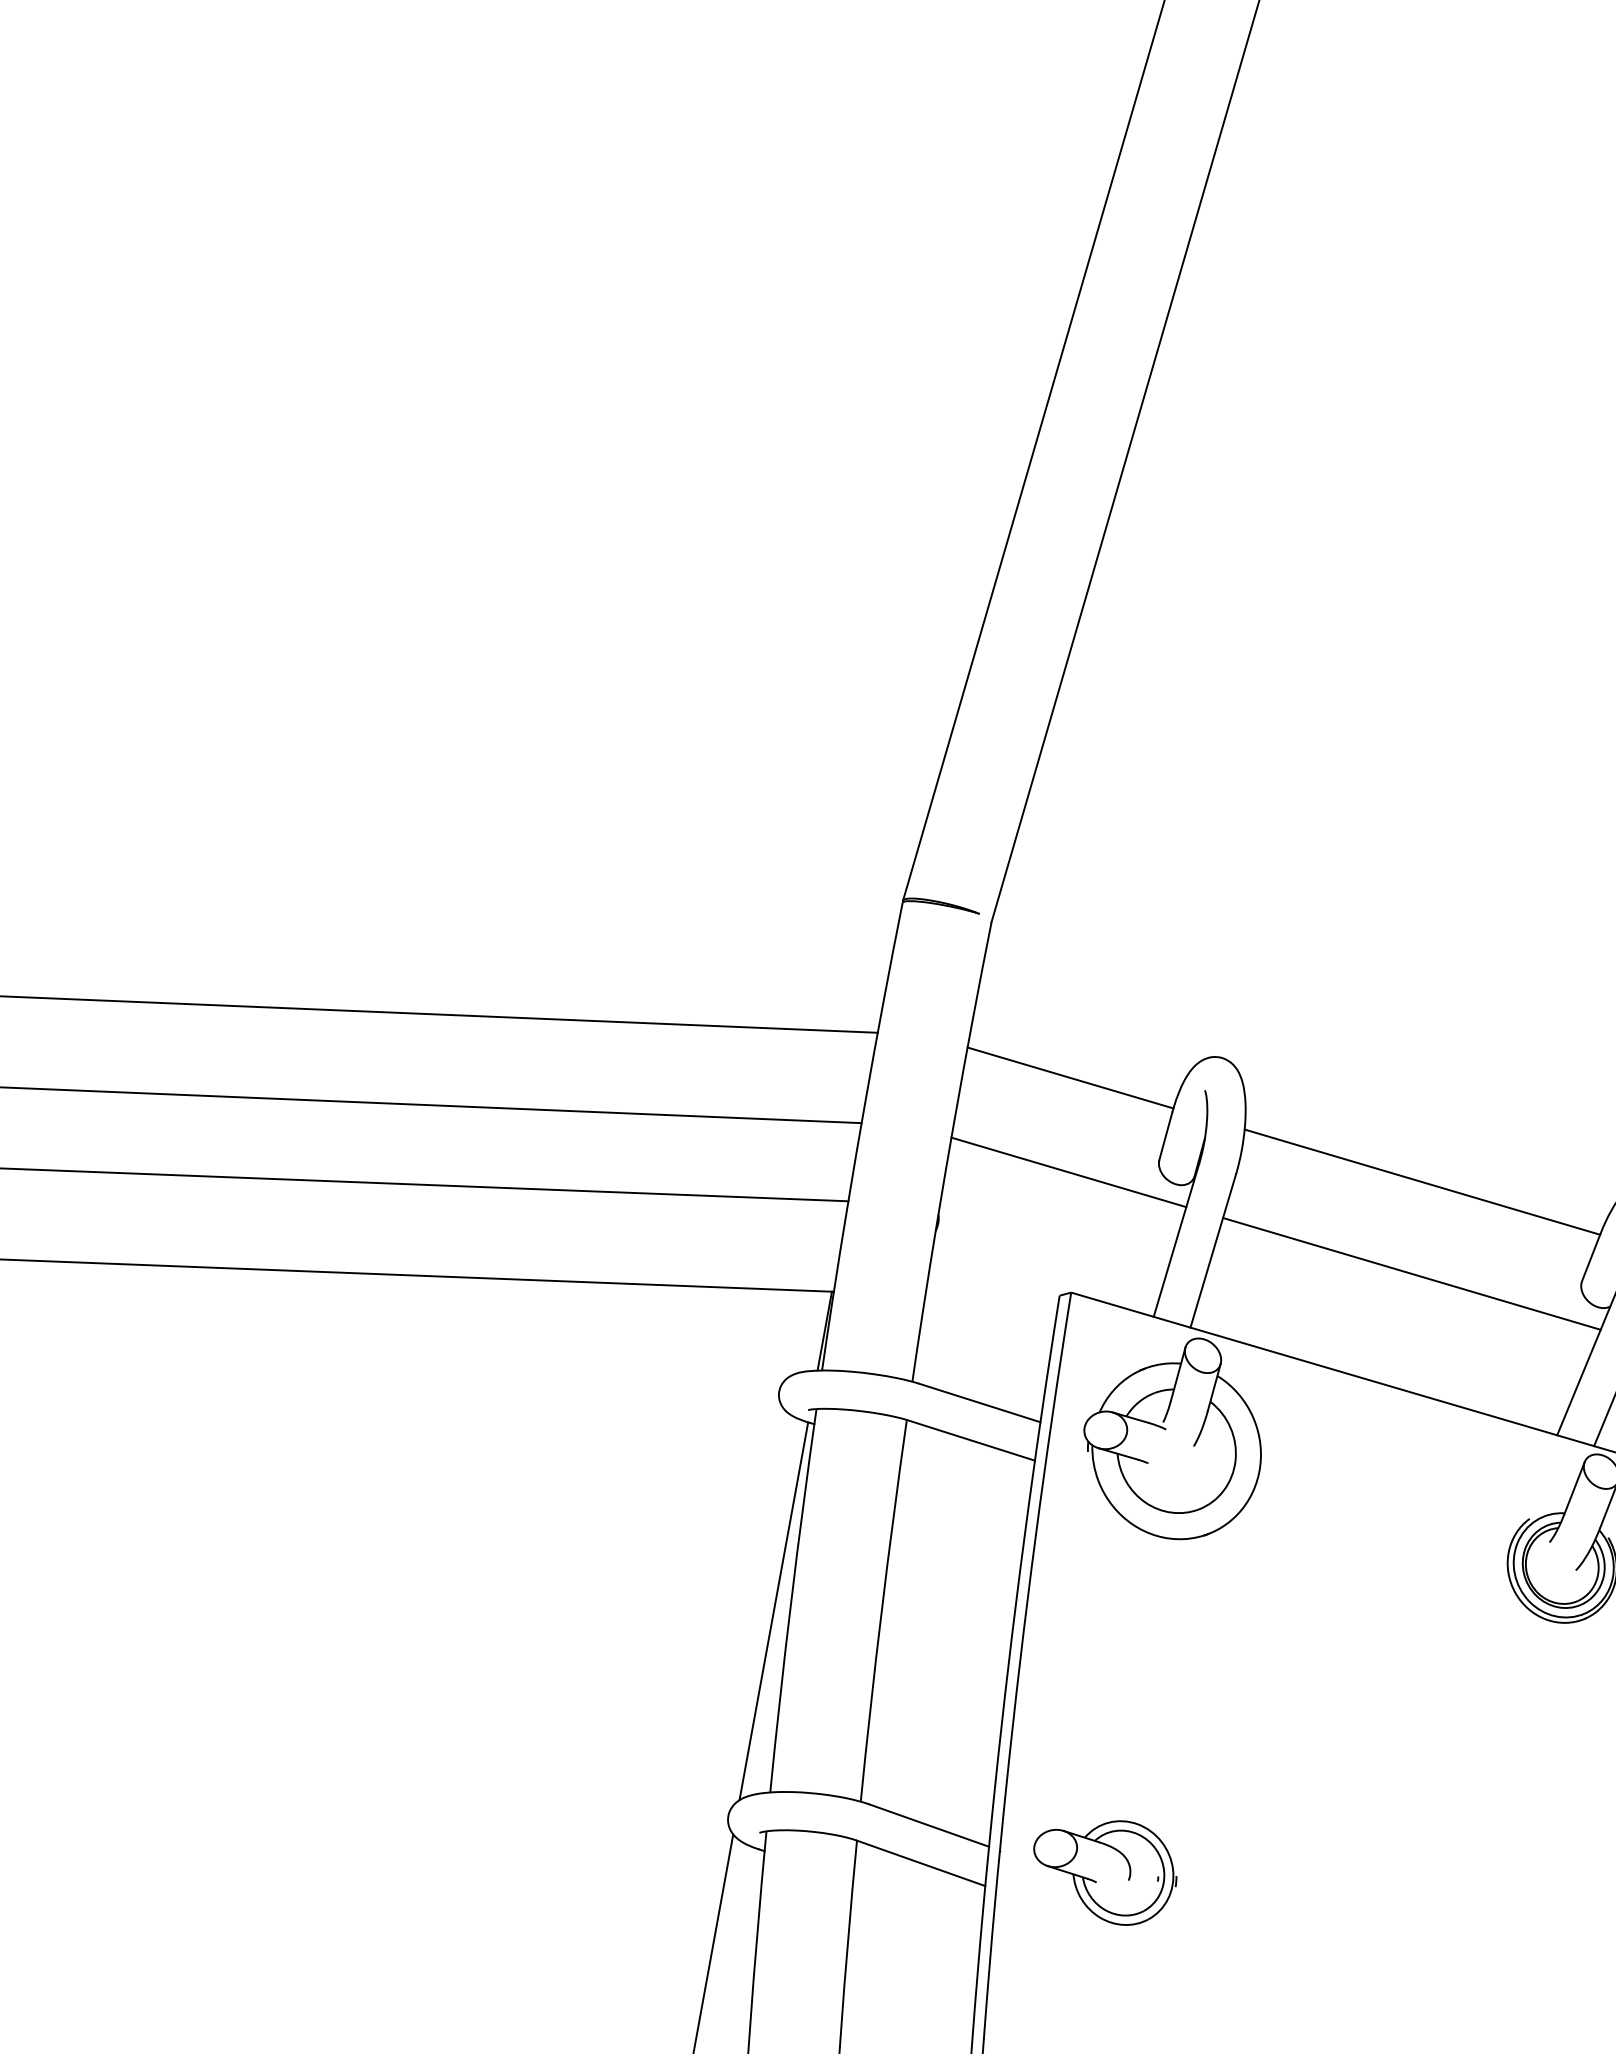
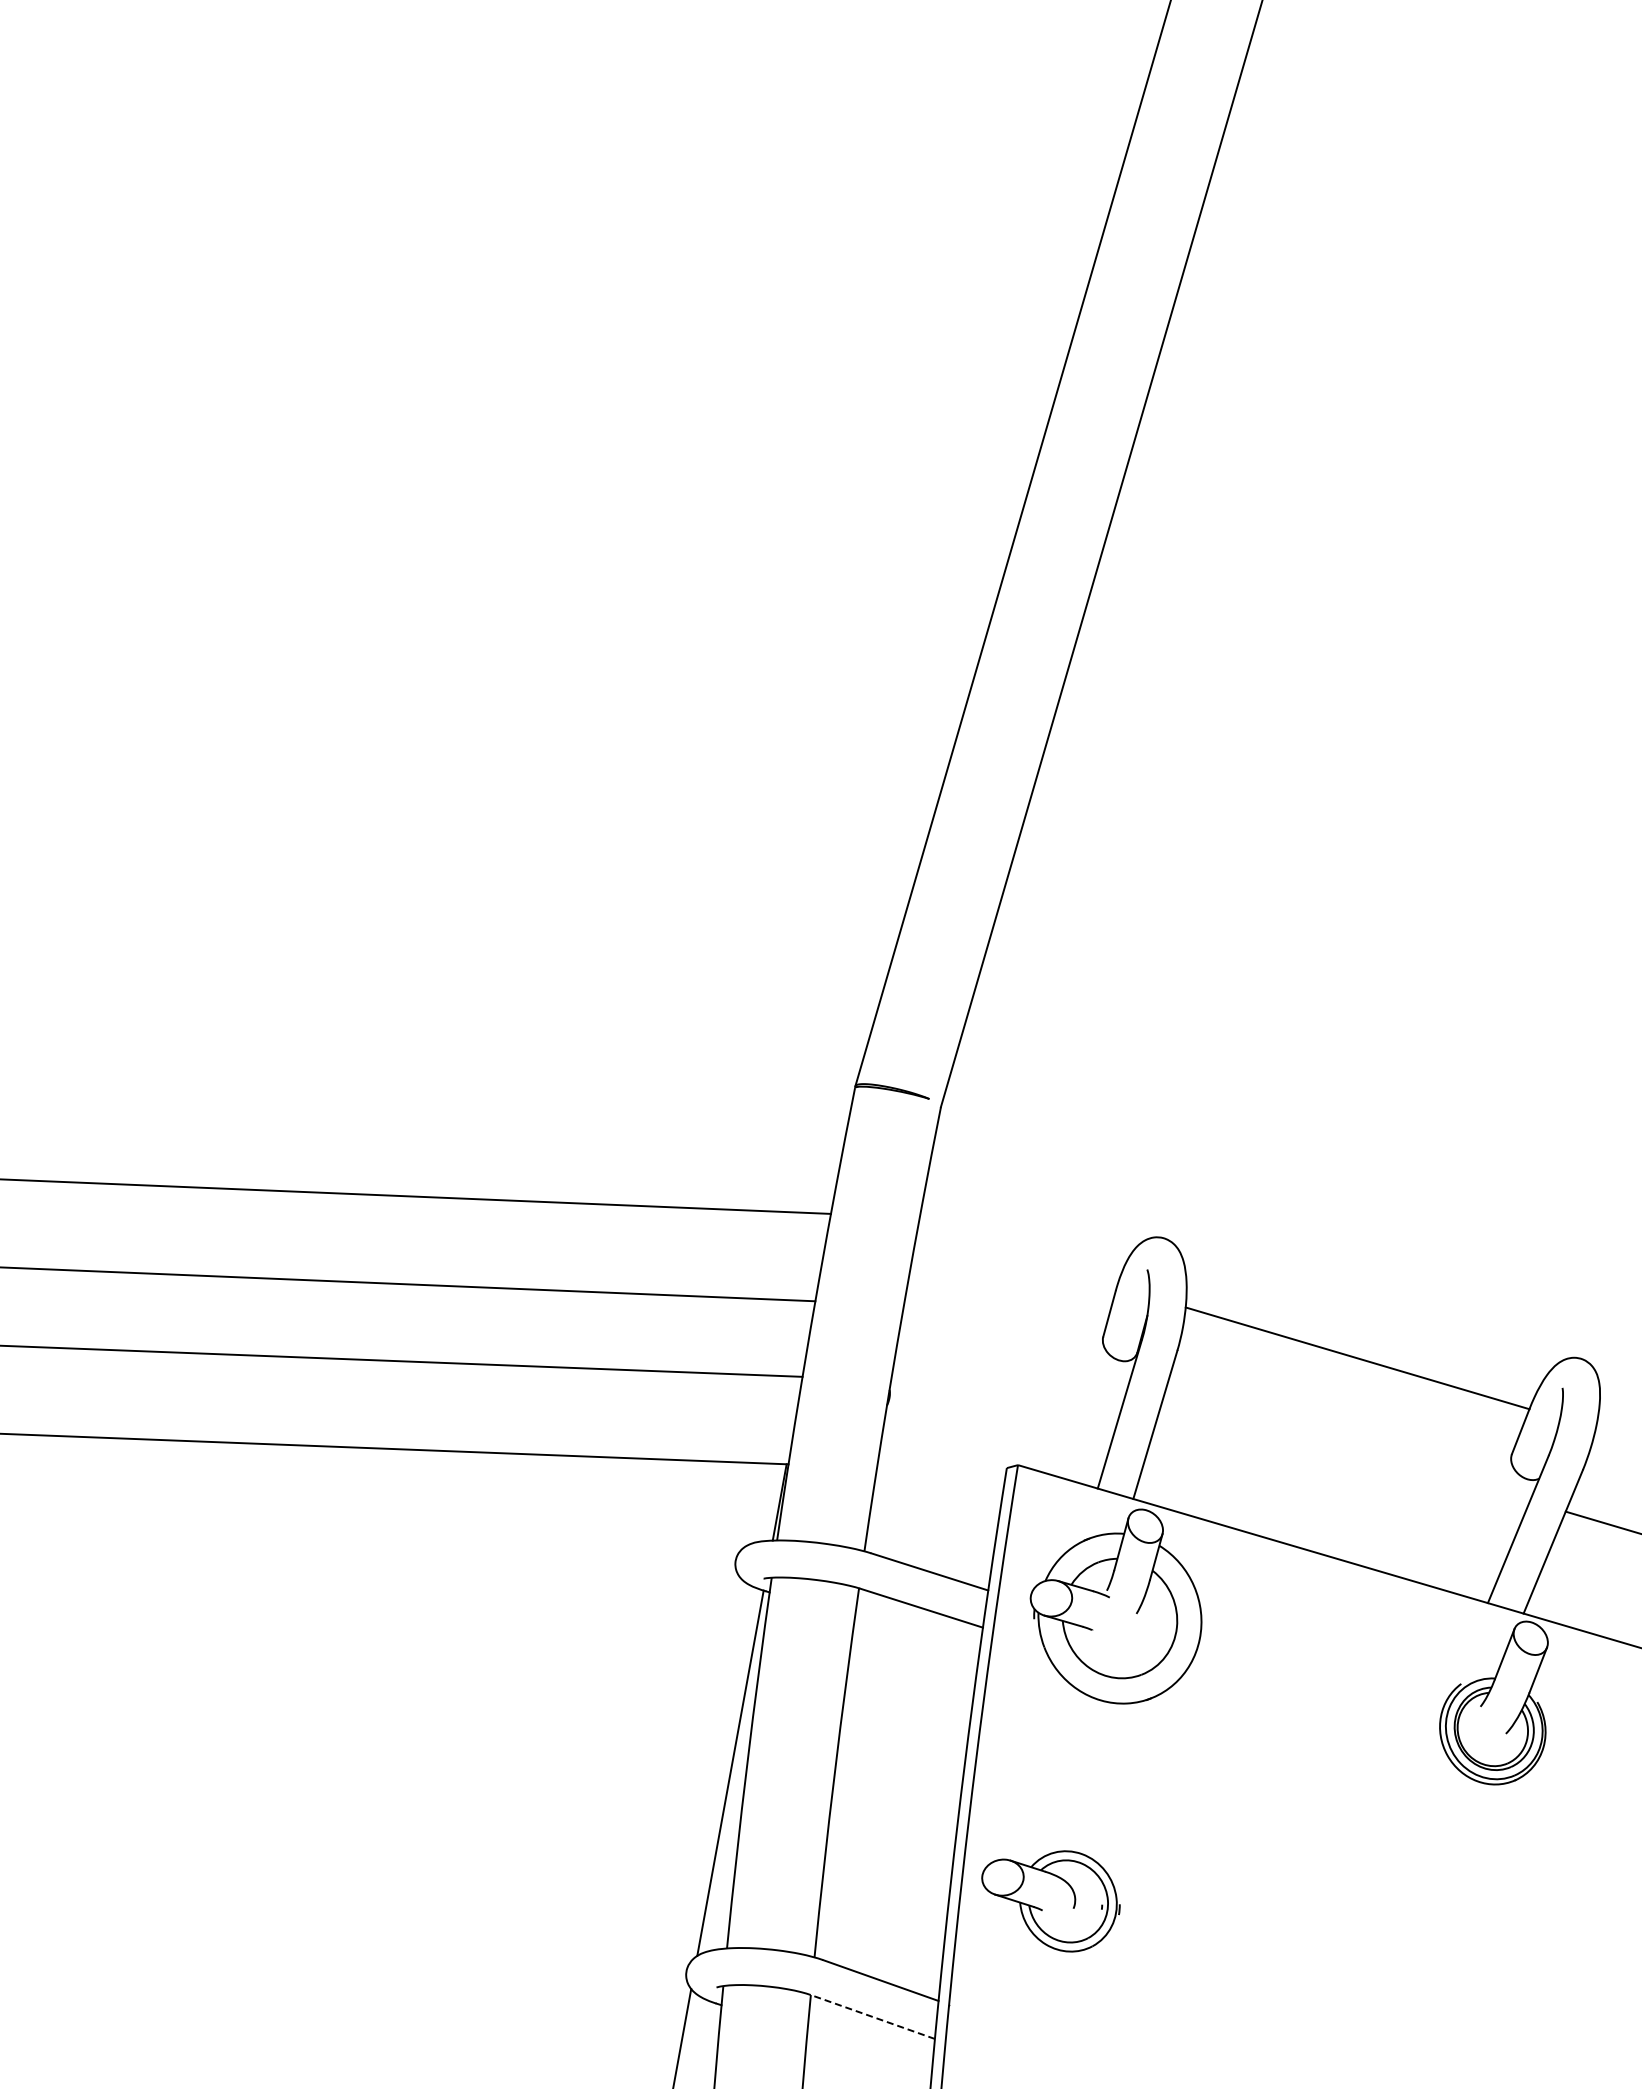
line: (1069, 1077) -> (1016, 1257), removed
line: (1068, 1171) -> (1015, 1348), removed
line: (1411, 1274) -> (1347, 1447), removed
line: (920, 1862) -> (872, 2016), solid -> dashed
part: (1104, 1873) -> (1050, 1901), moved

